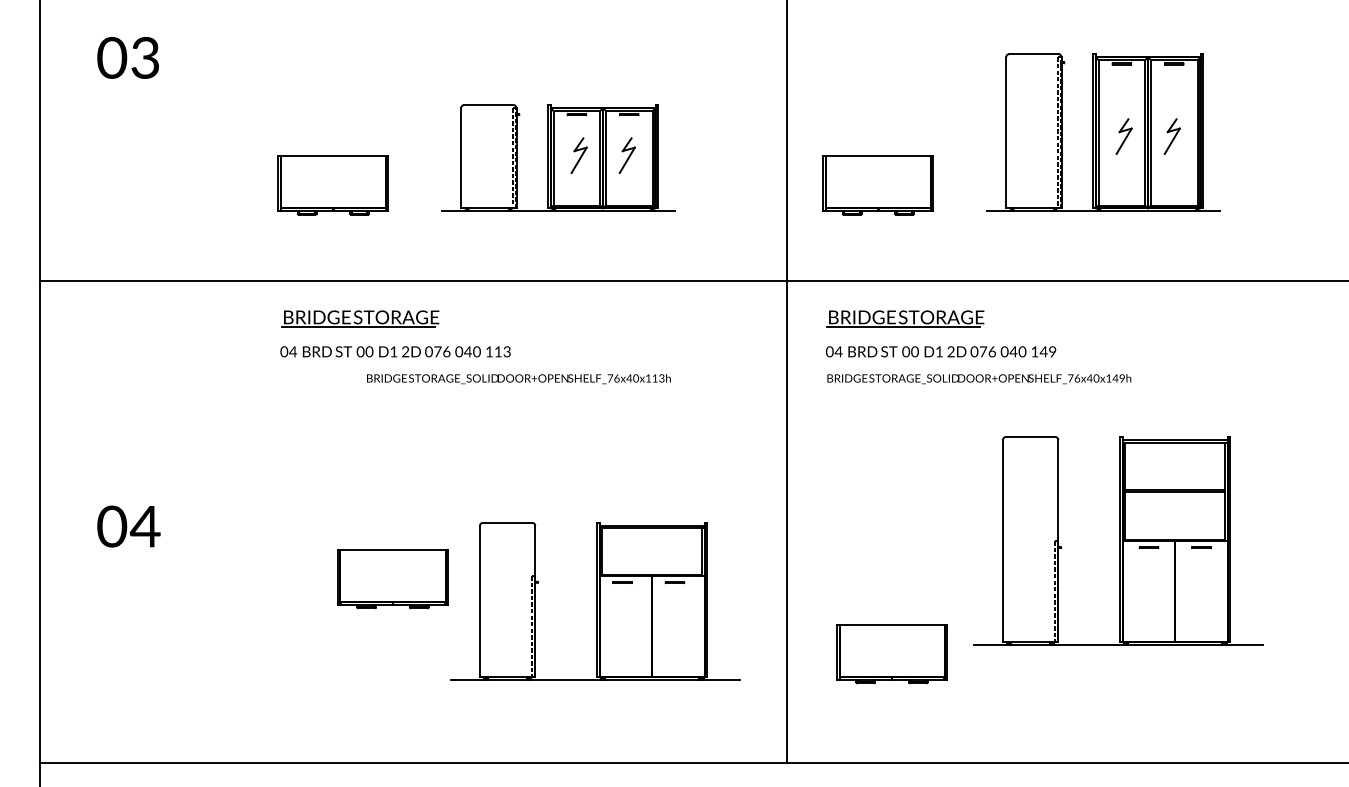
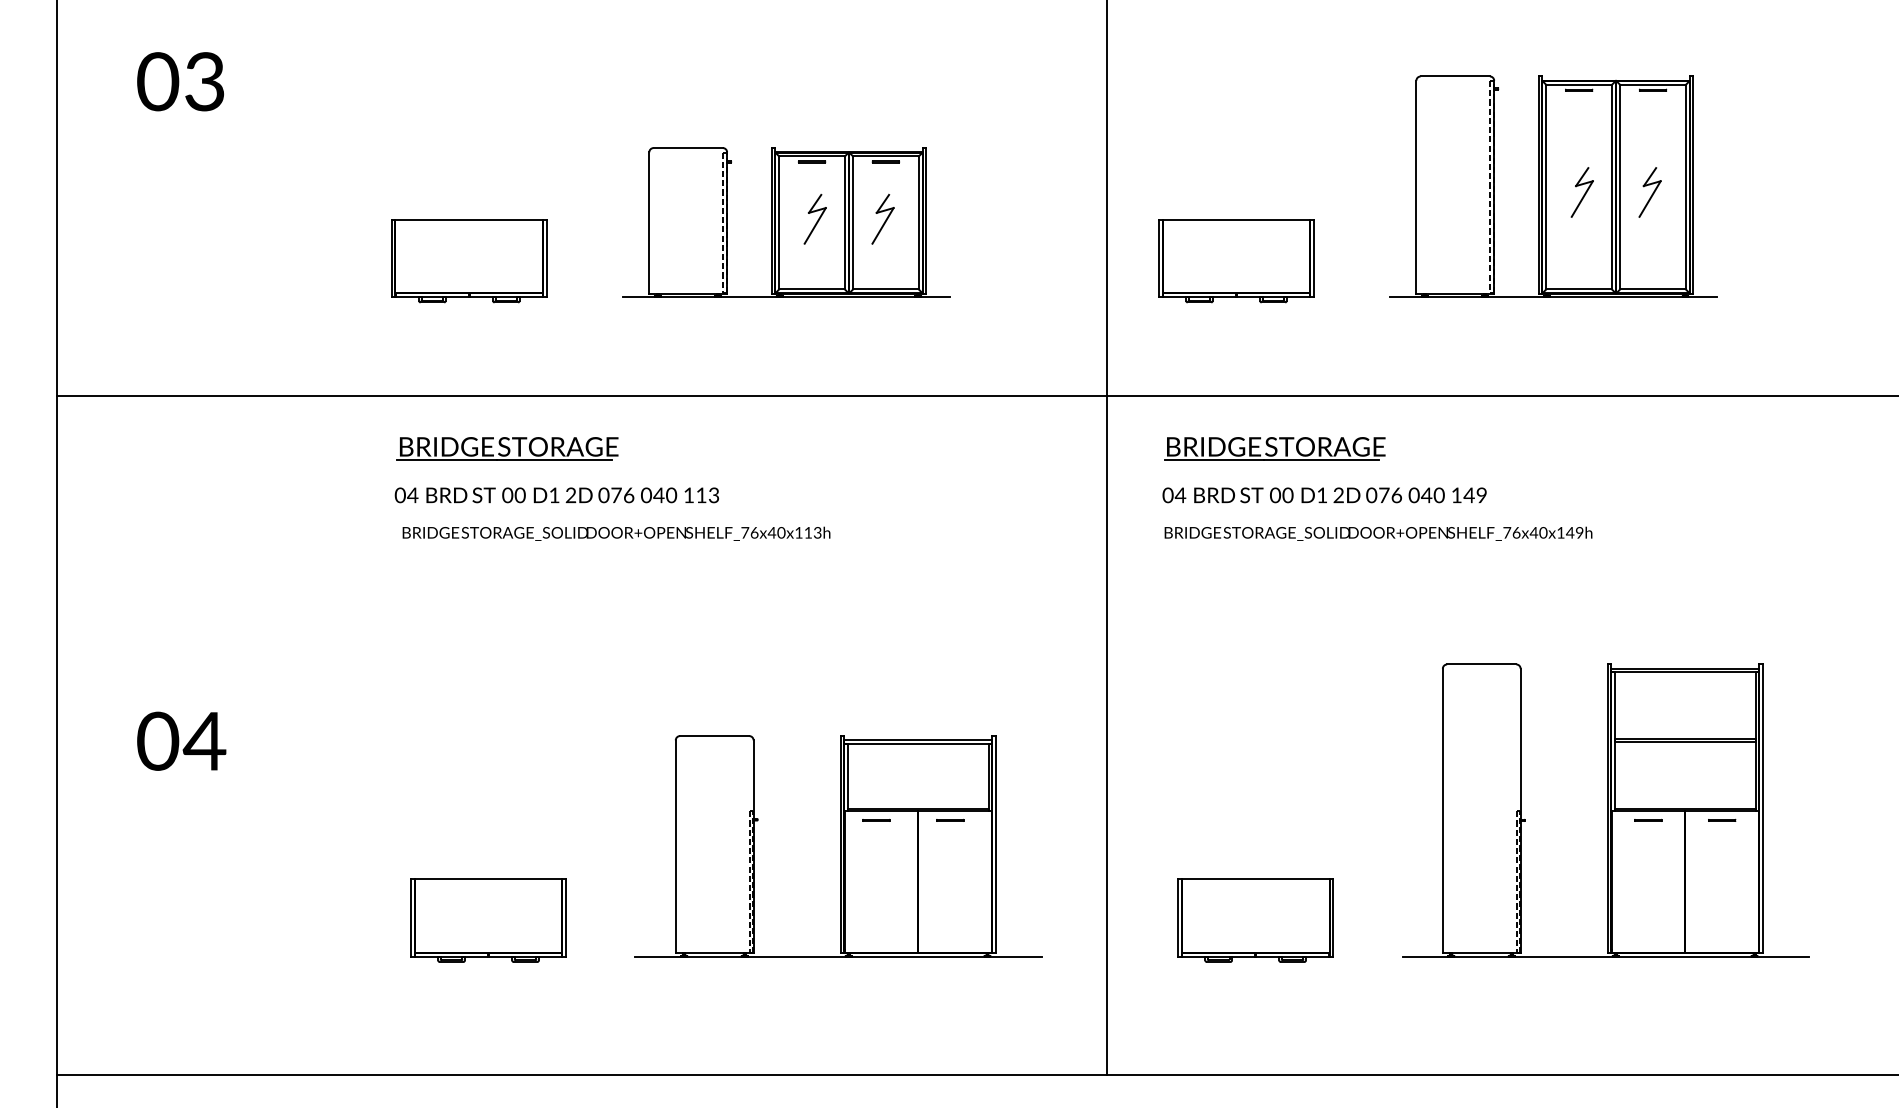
text: (518, 379) -> (615, 534), moved
part: (1118, 540) -> (1605, 810), moved
part: (392, 579) -> (487, 921), moved

